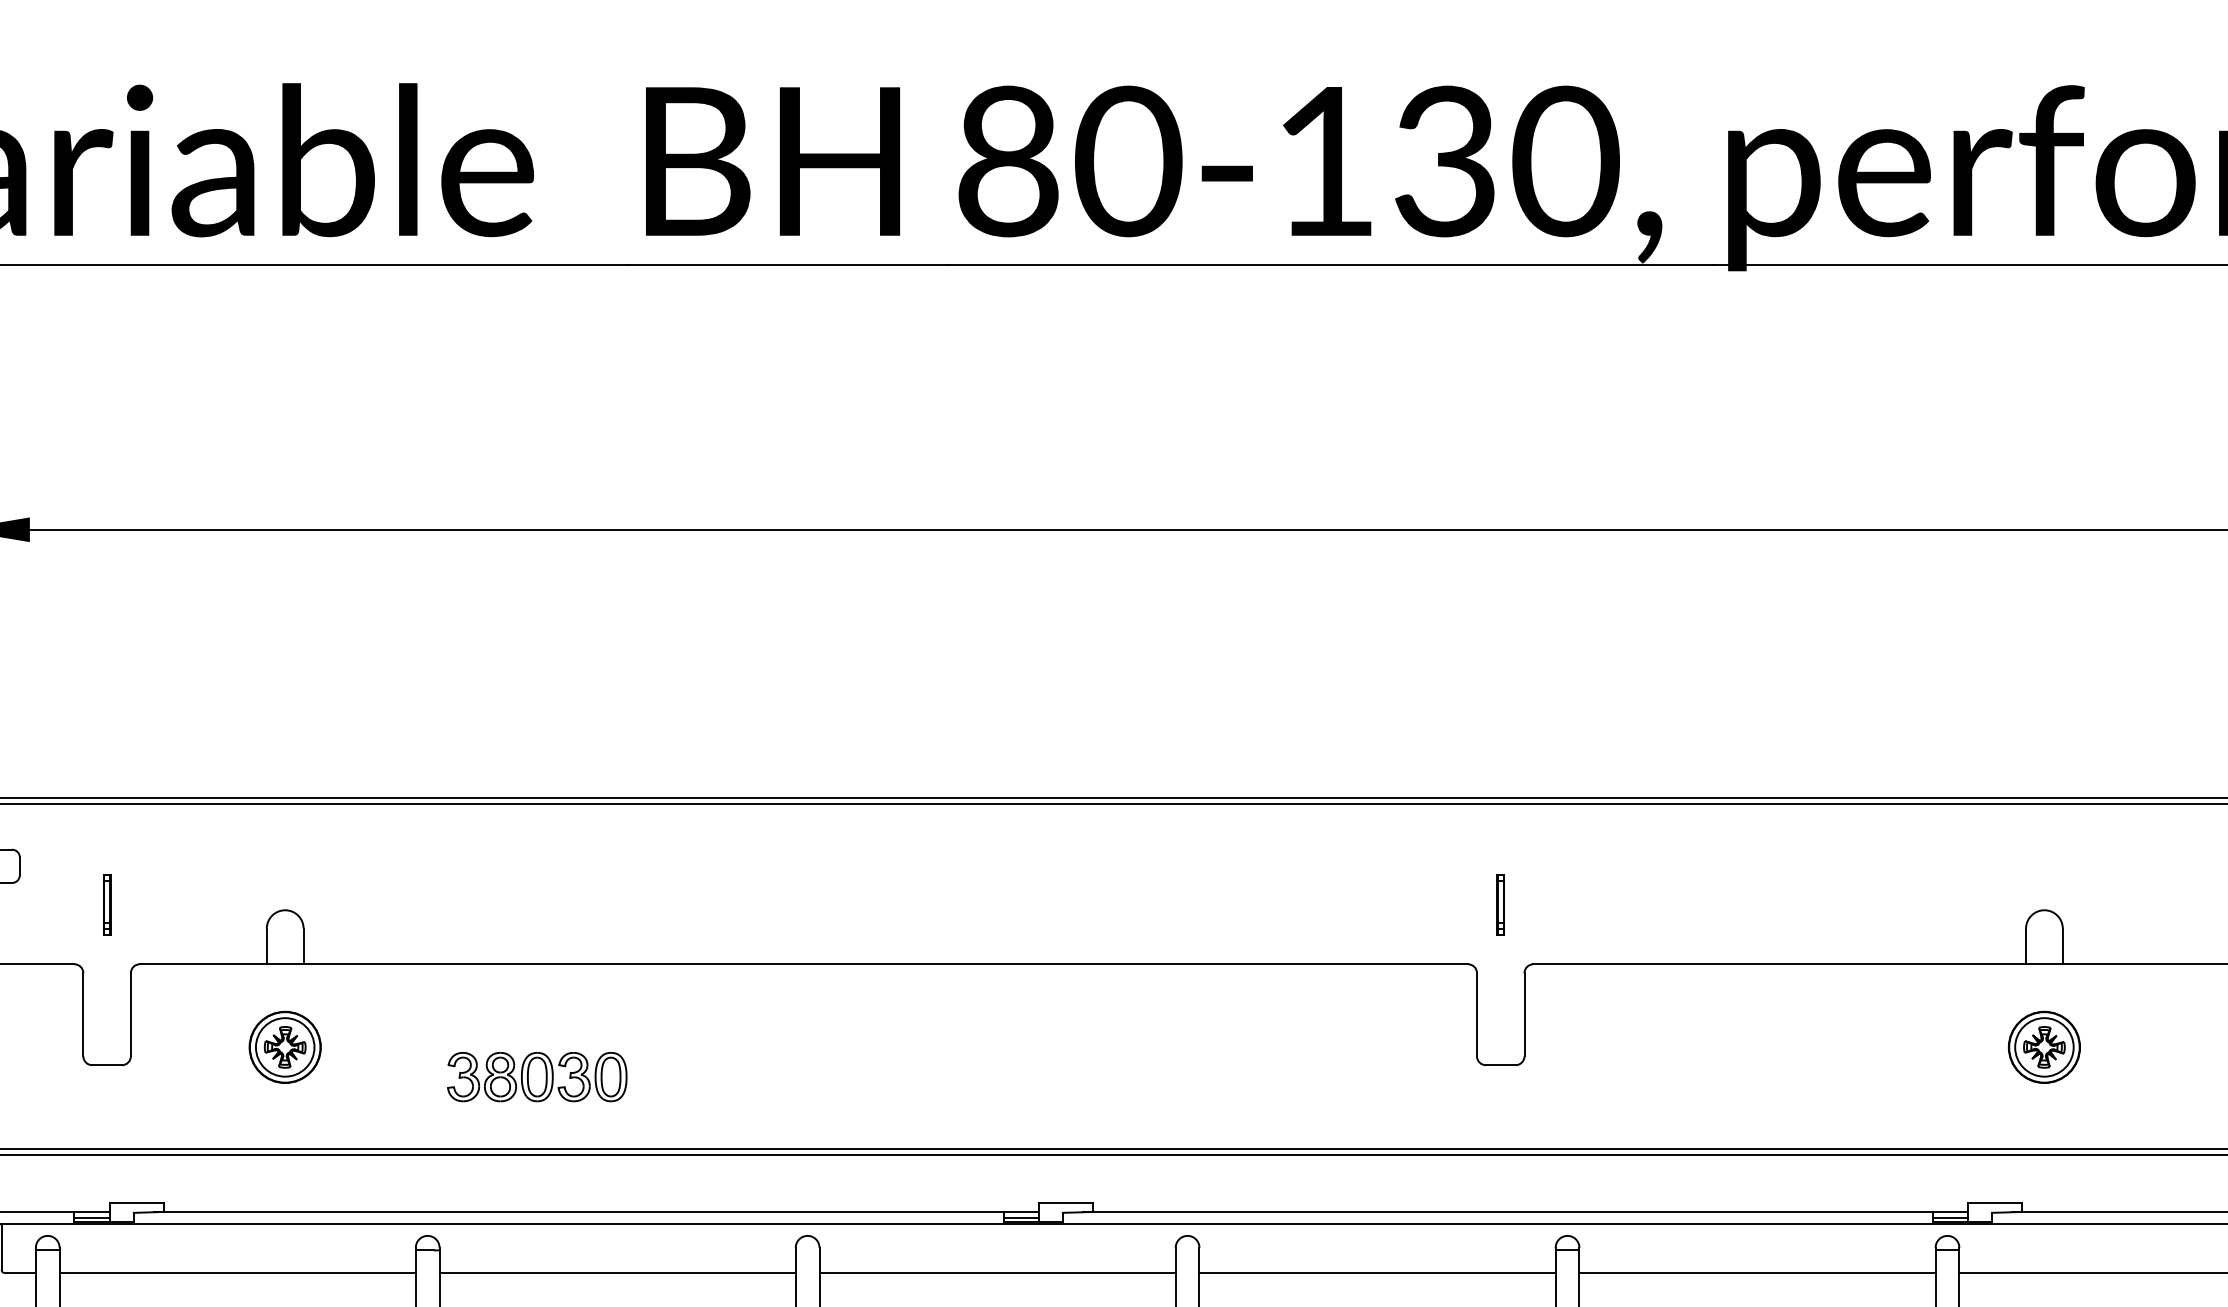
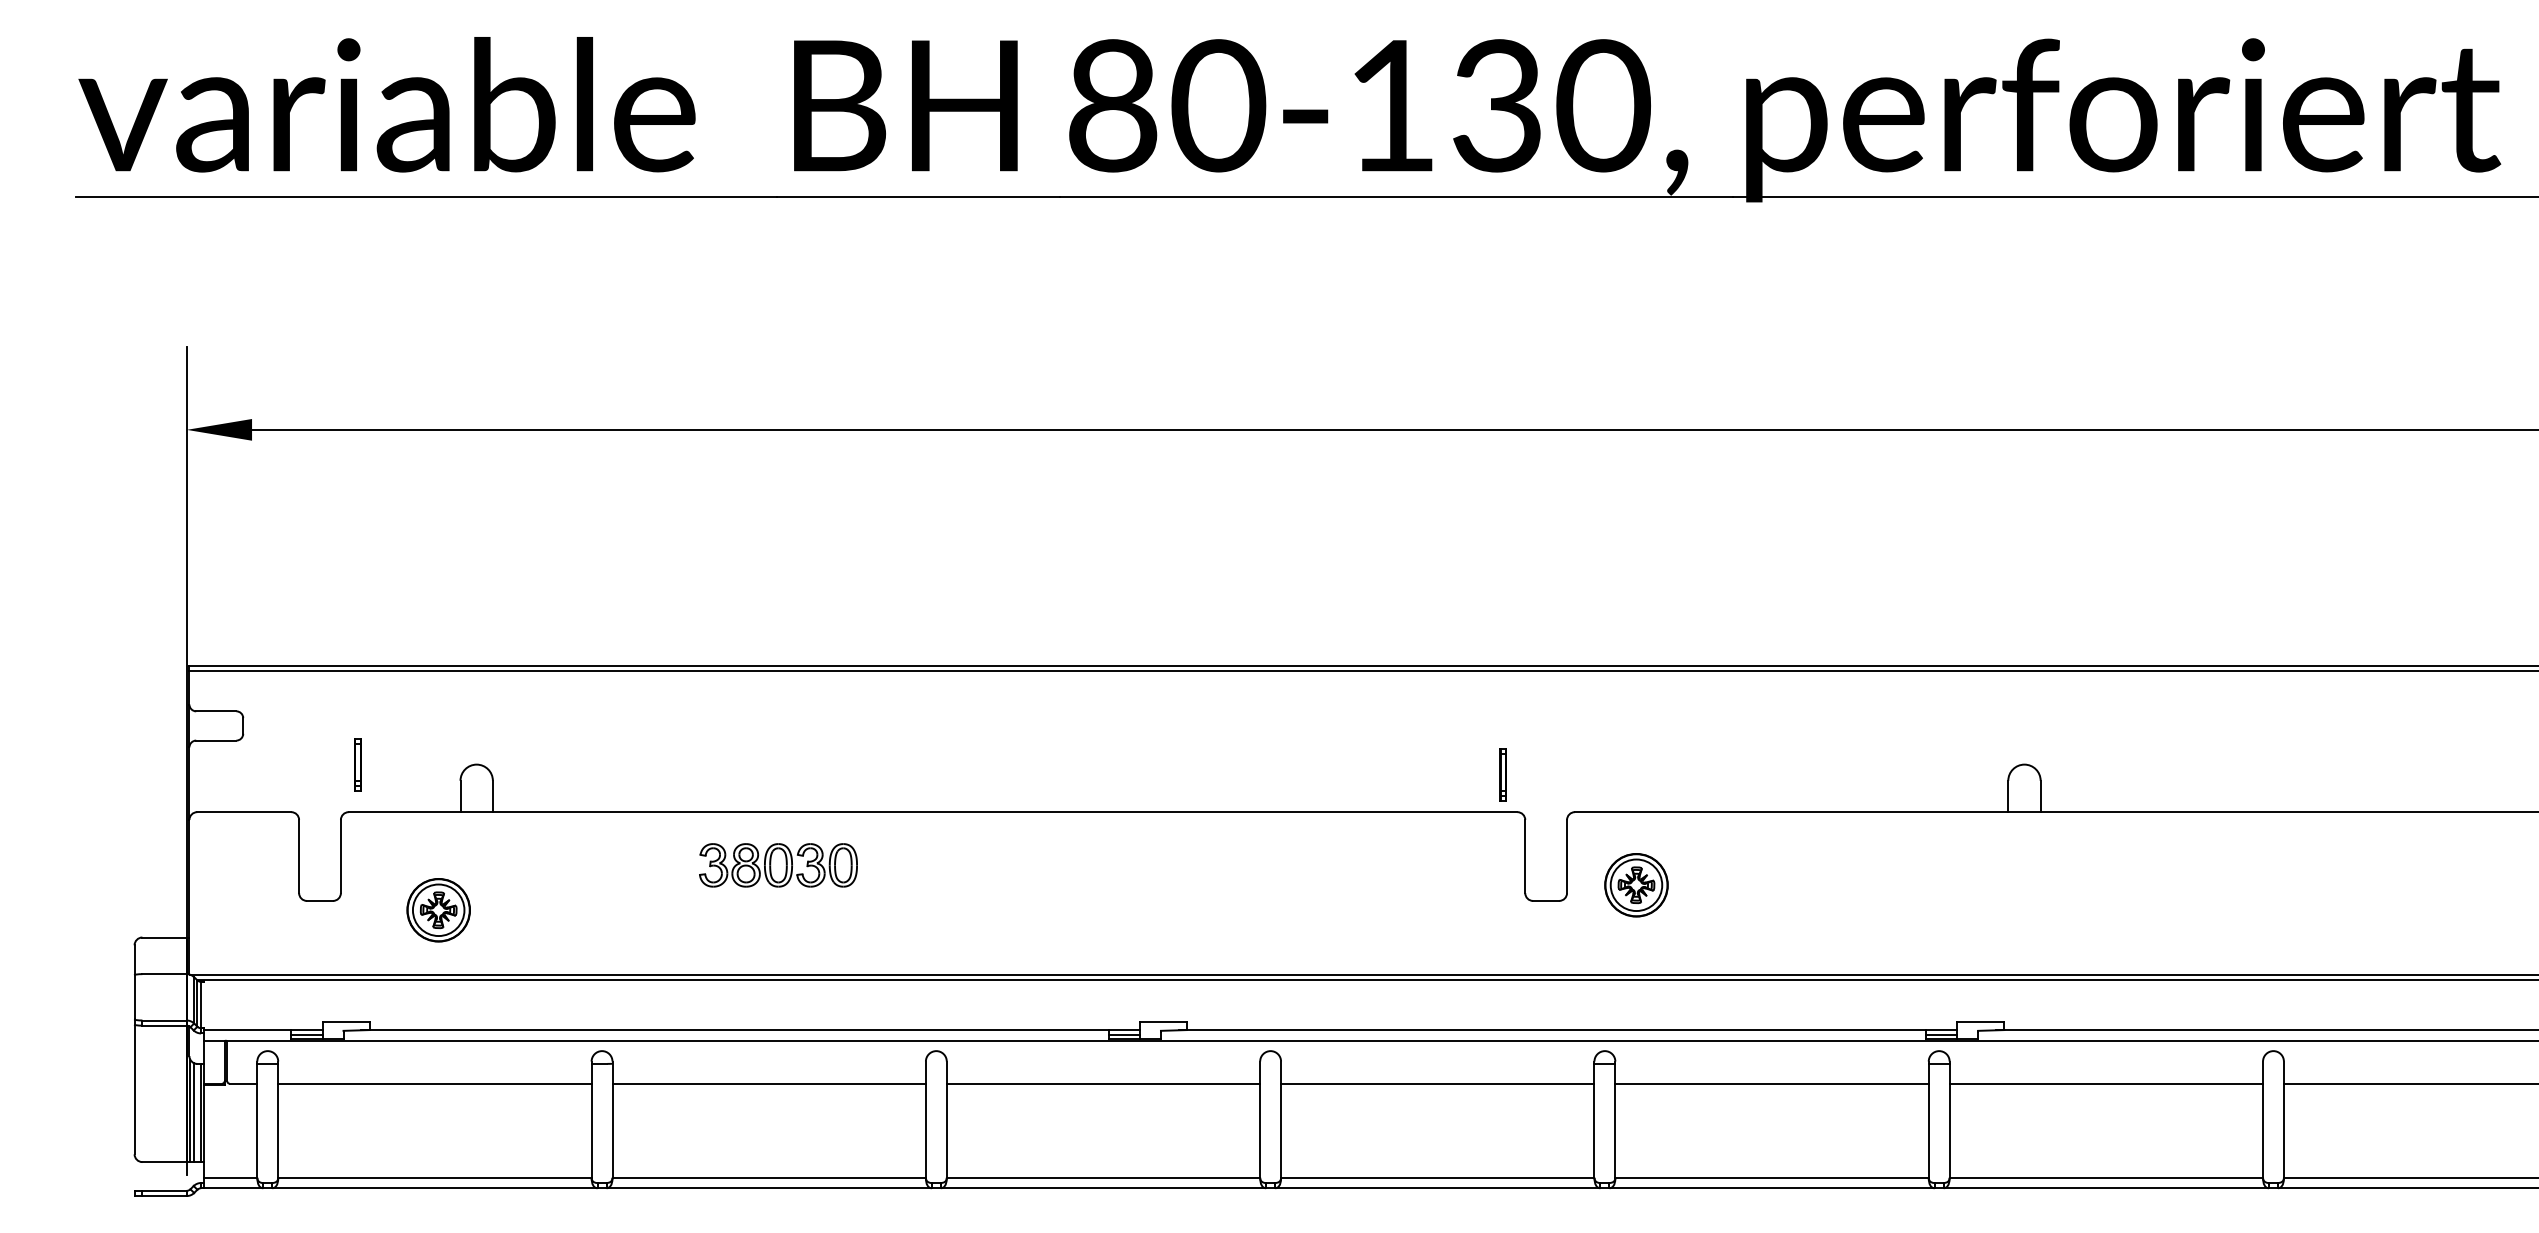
part: (106, 904) -> (357, 764), moved
part: (1500, 904) -> (1502, 774), moved
part: (284, 1047) -> (438, 910), moved
part: (2044, 1047) -> (1636, 885), moved
part: (537, 1077) -> (778, 865), moved

